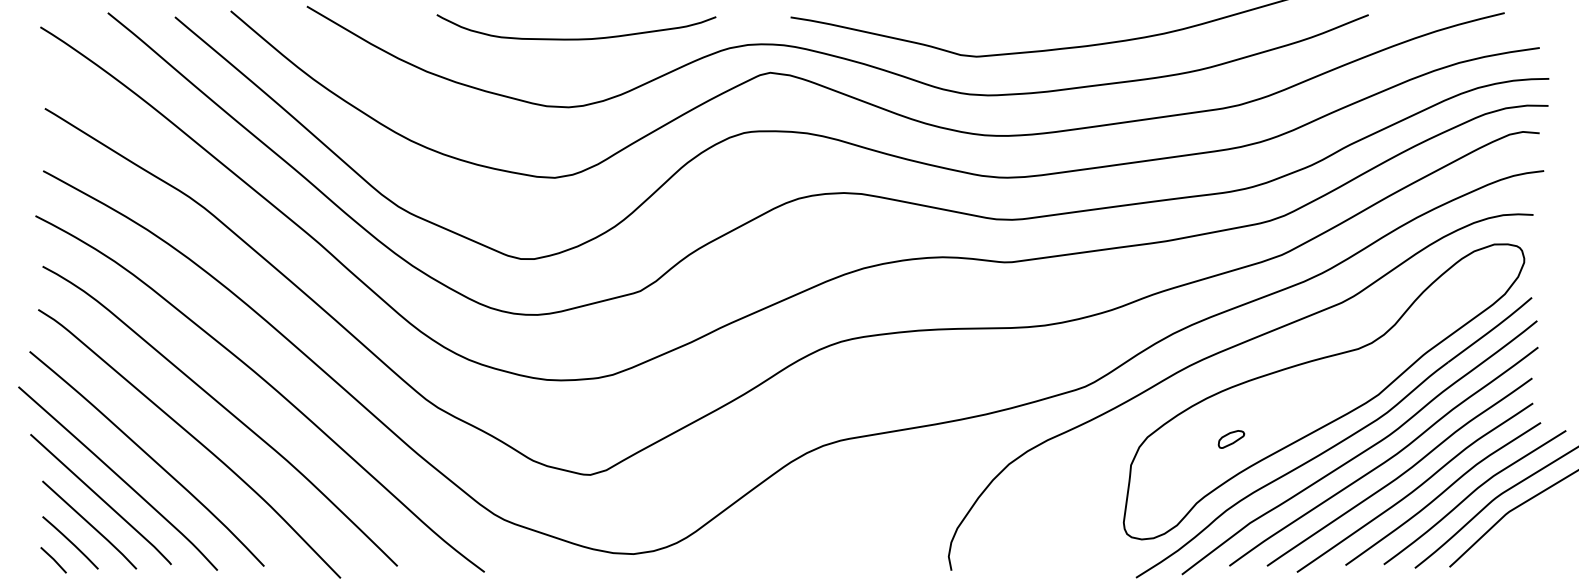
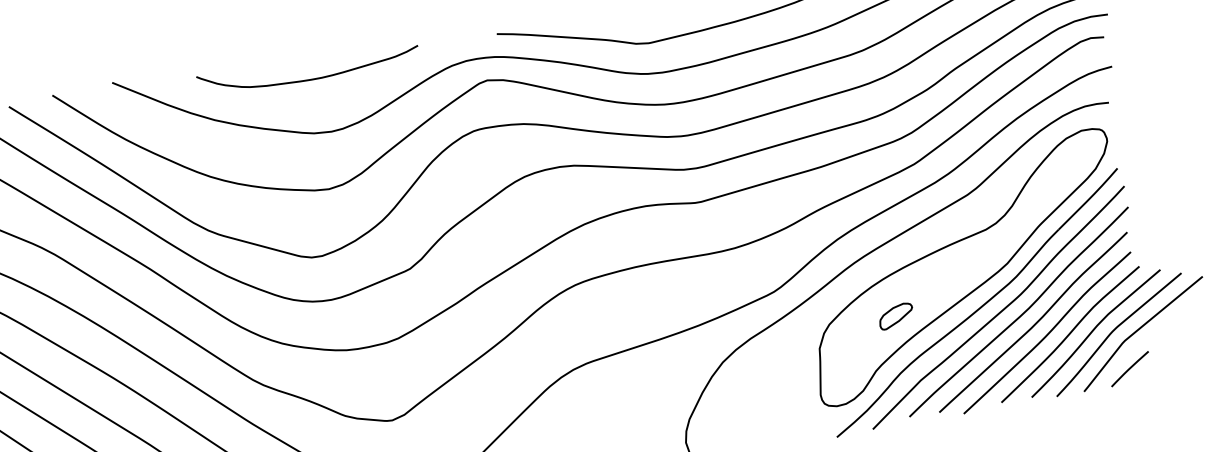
curve: (576, 38) -> (309, 79), moved
part: (1231, 439) -> (896, 316), size x1.67
line: (1510, 547) -> (1130, 368), added

